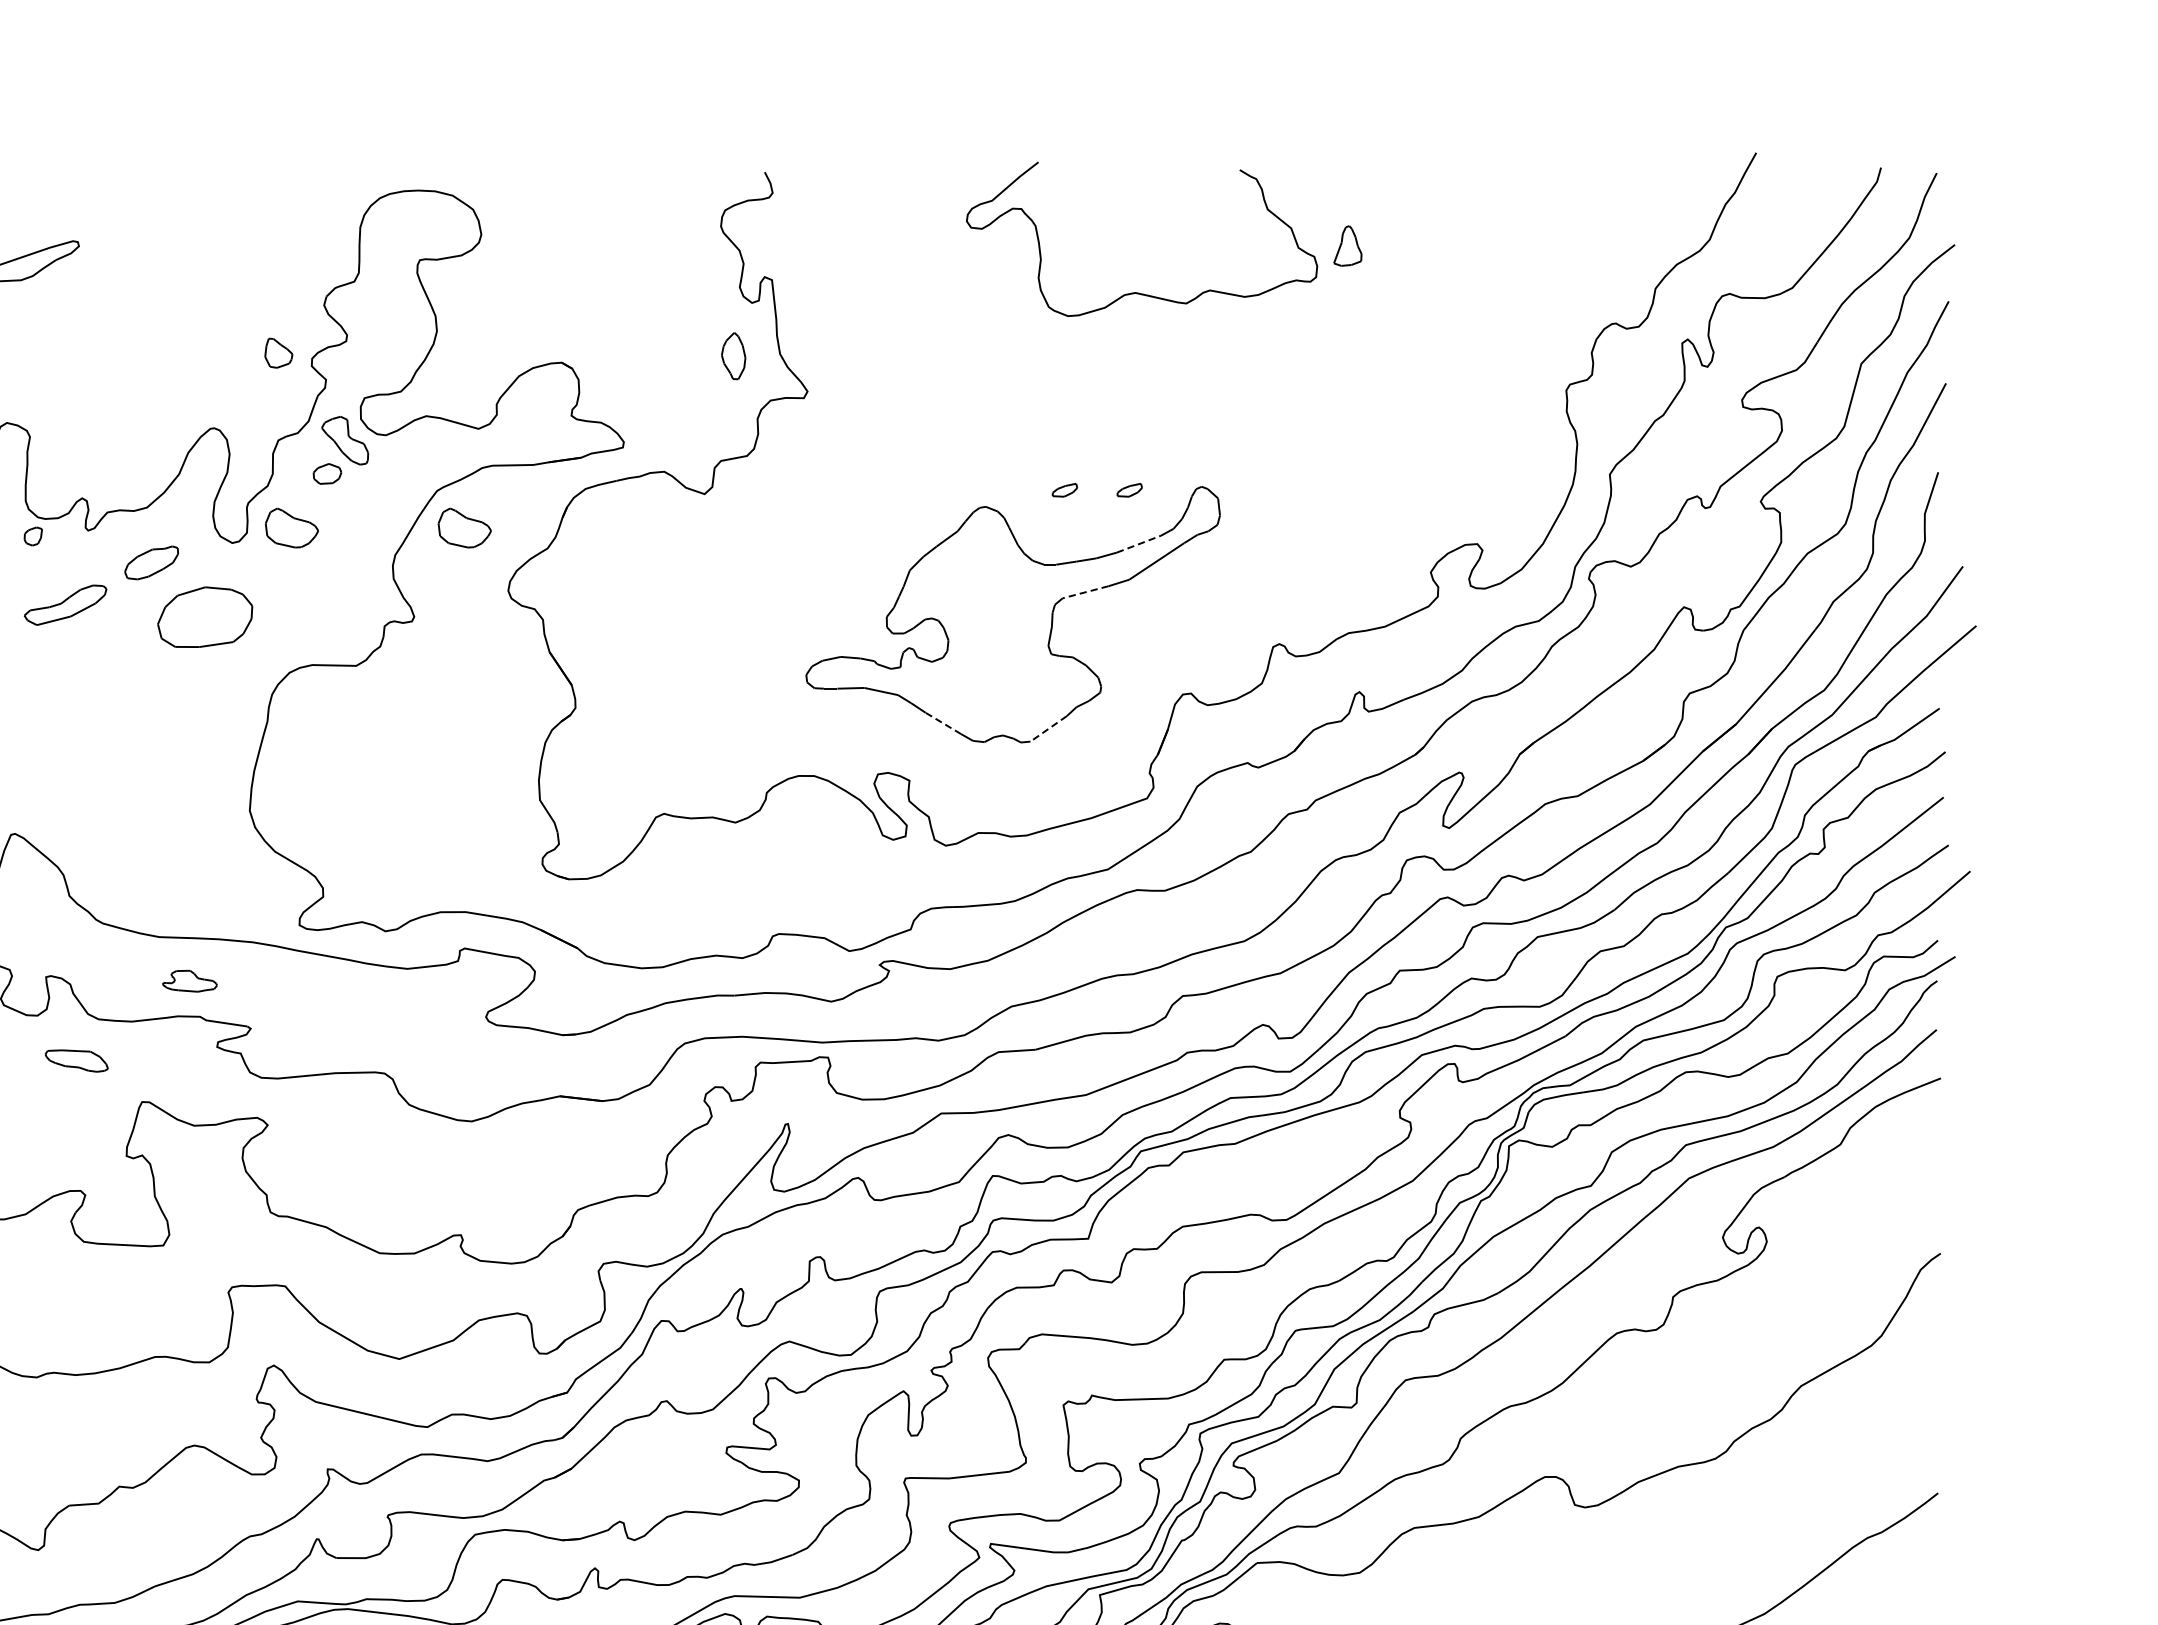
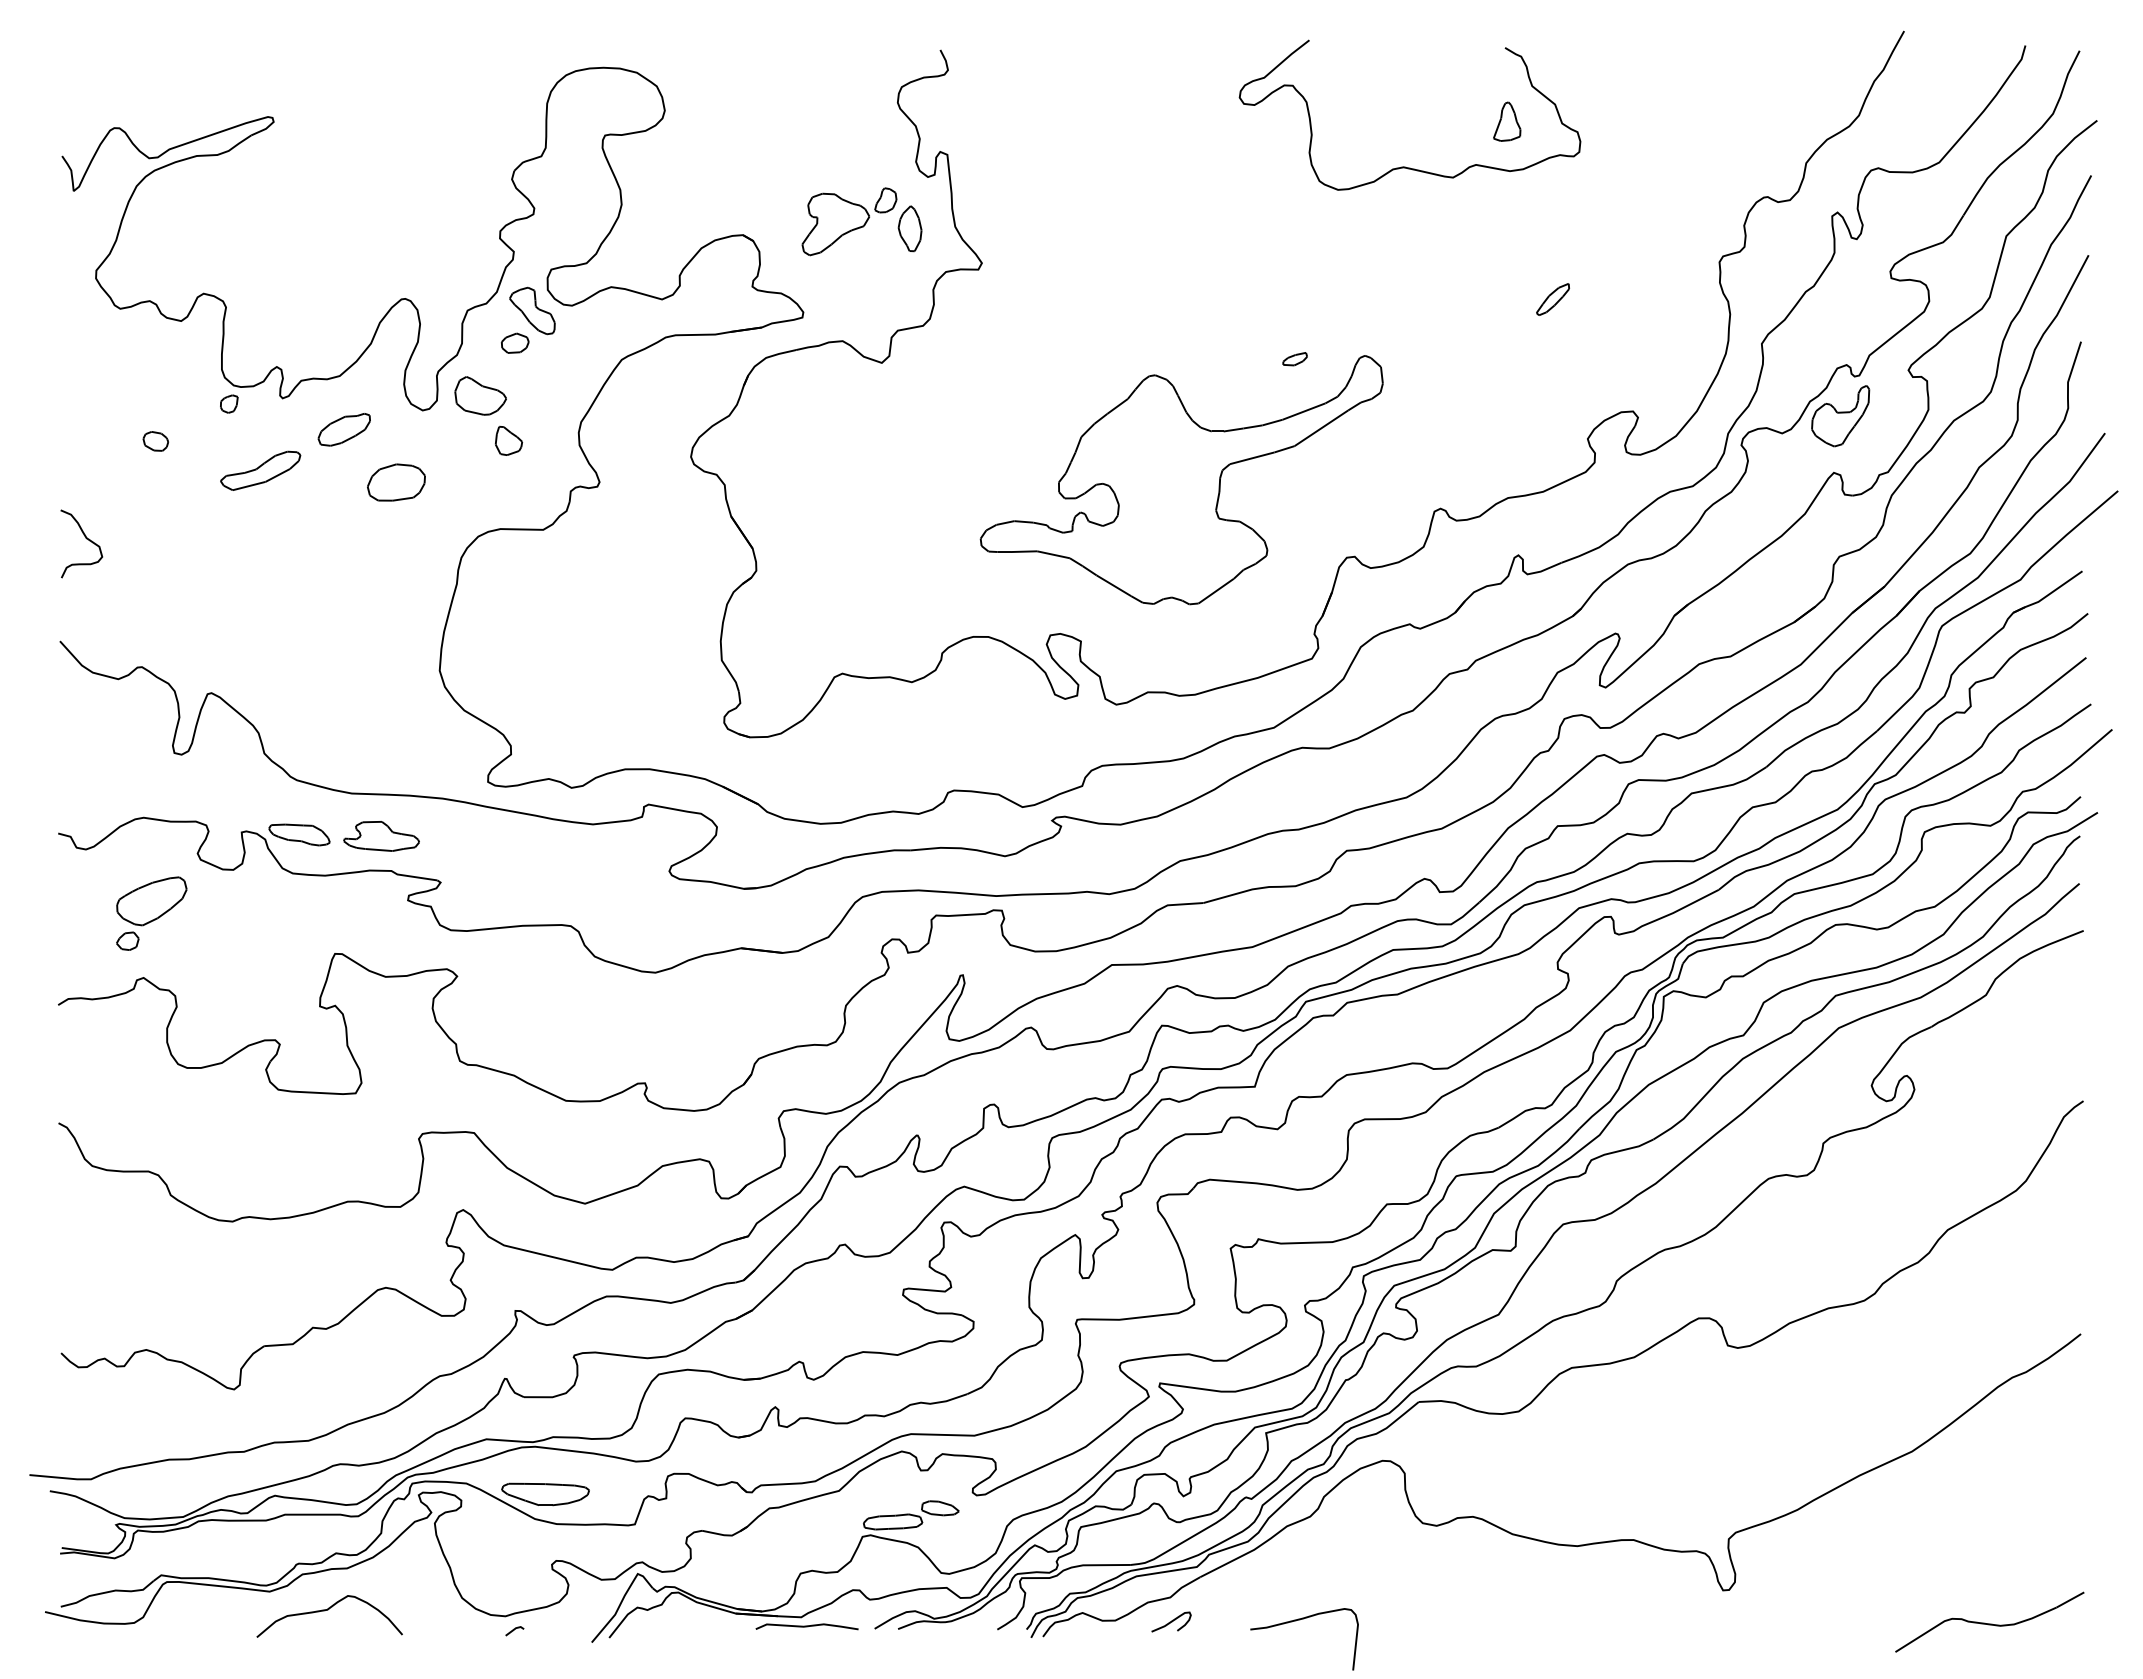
curve: (1137, 292) -> (1405, 166), moved
part: (671, 348) -> (849, 221), added
part: (279, 352) -> (509, 440), moved
part: (1394, 428) -> (1552, 299), added
part: (1064, 490) -> (1231, 359), removed
part: (464, 527) -> (648, 395), removed
line: (1139, 544) -> (1304, 411), dashed -> solid
part: (1690, 549) -> (1840, 416), added
line: (1084, 592) -> (1251, 458), dashed -> solid
part: (205, 617) -> (396, 482), size x0.62
line: (942, 723) -> (1113, 585), dashed -> solid
line: (1048, 729) -> (1216, 591), dashed -> solid
part: (189, 981) -> (381, 836), size x1.43
part: (76, 1060) -> (299, 834), moved

